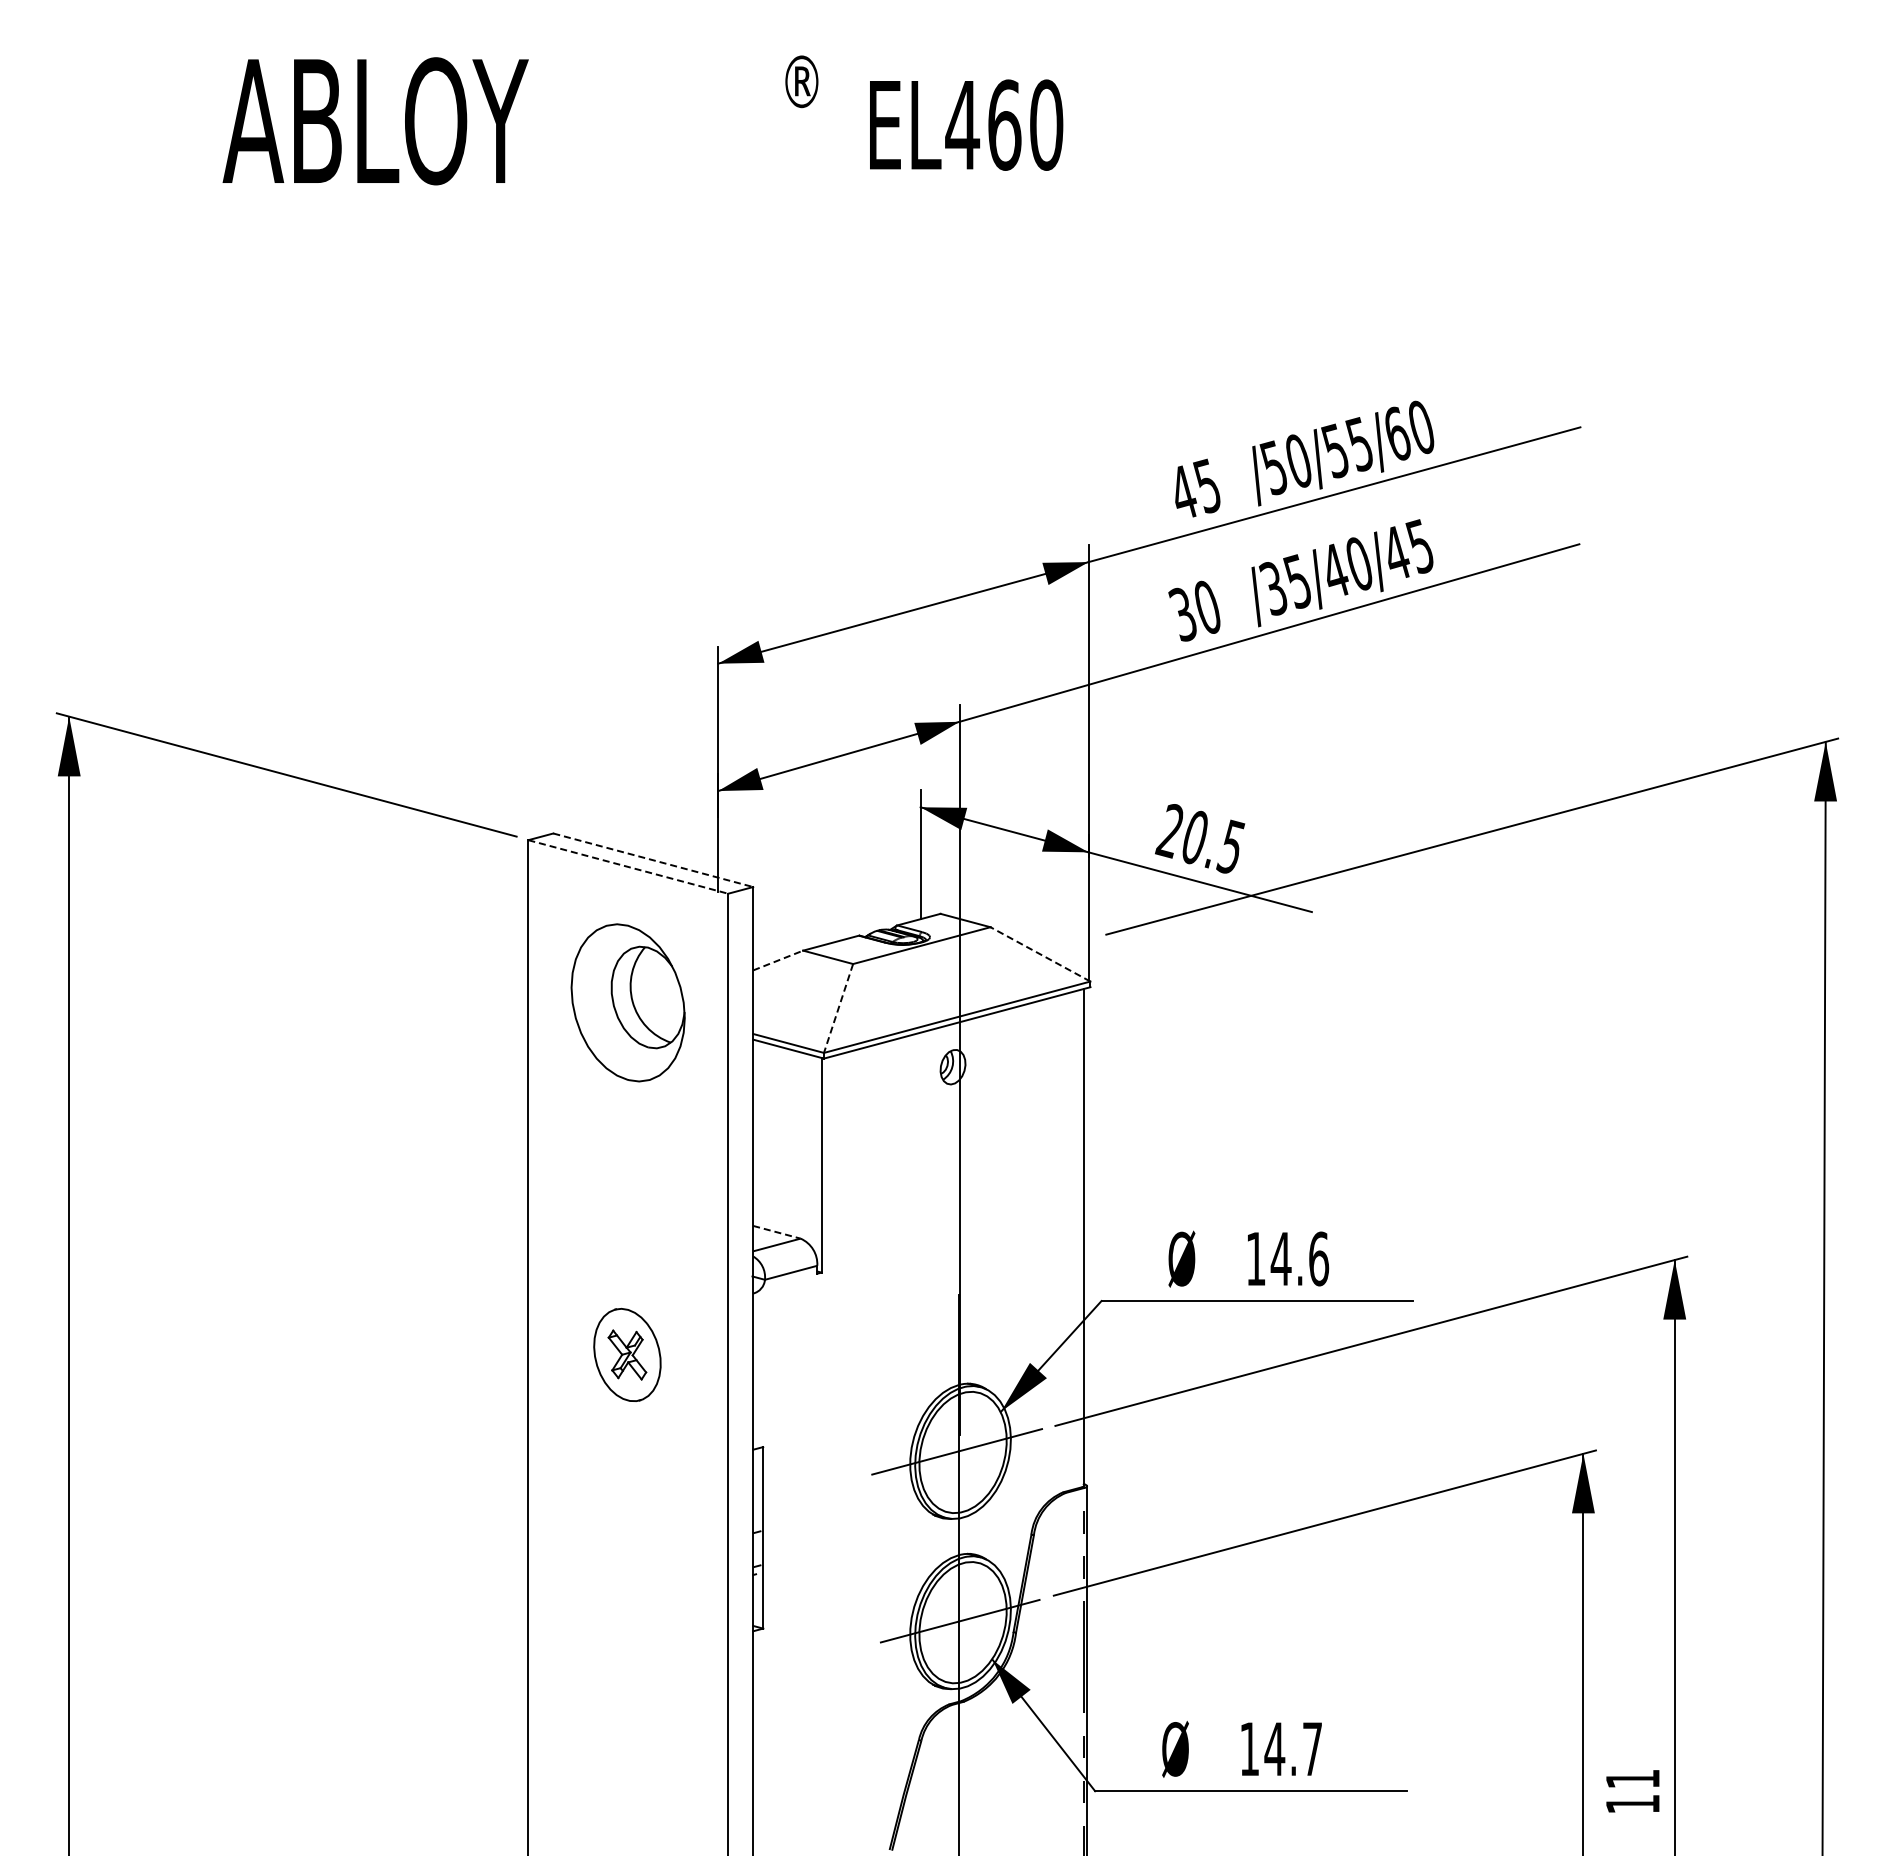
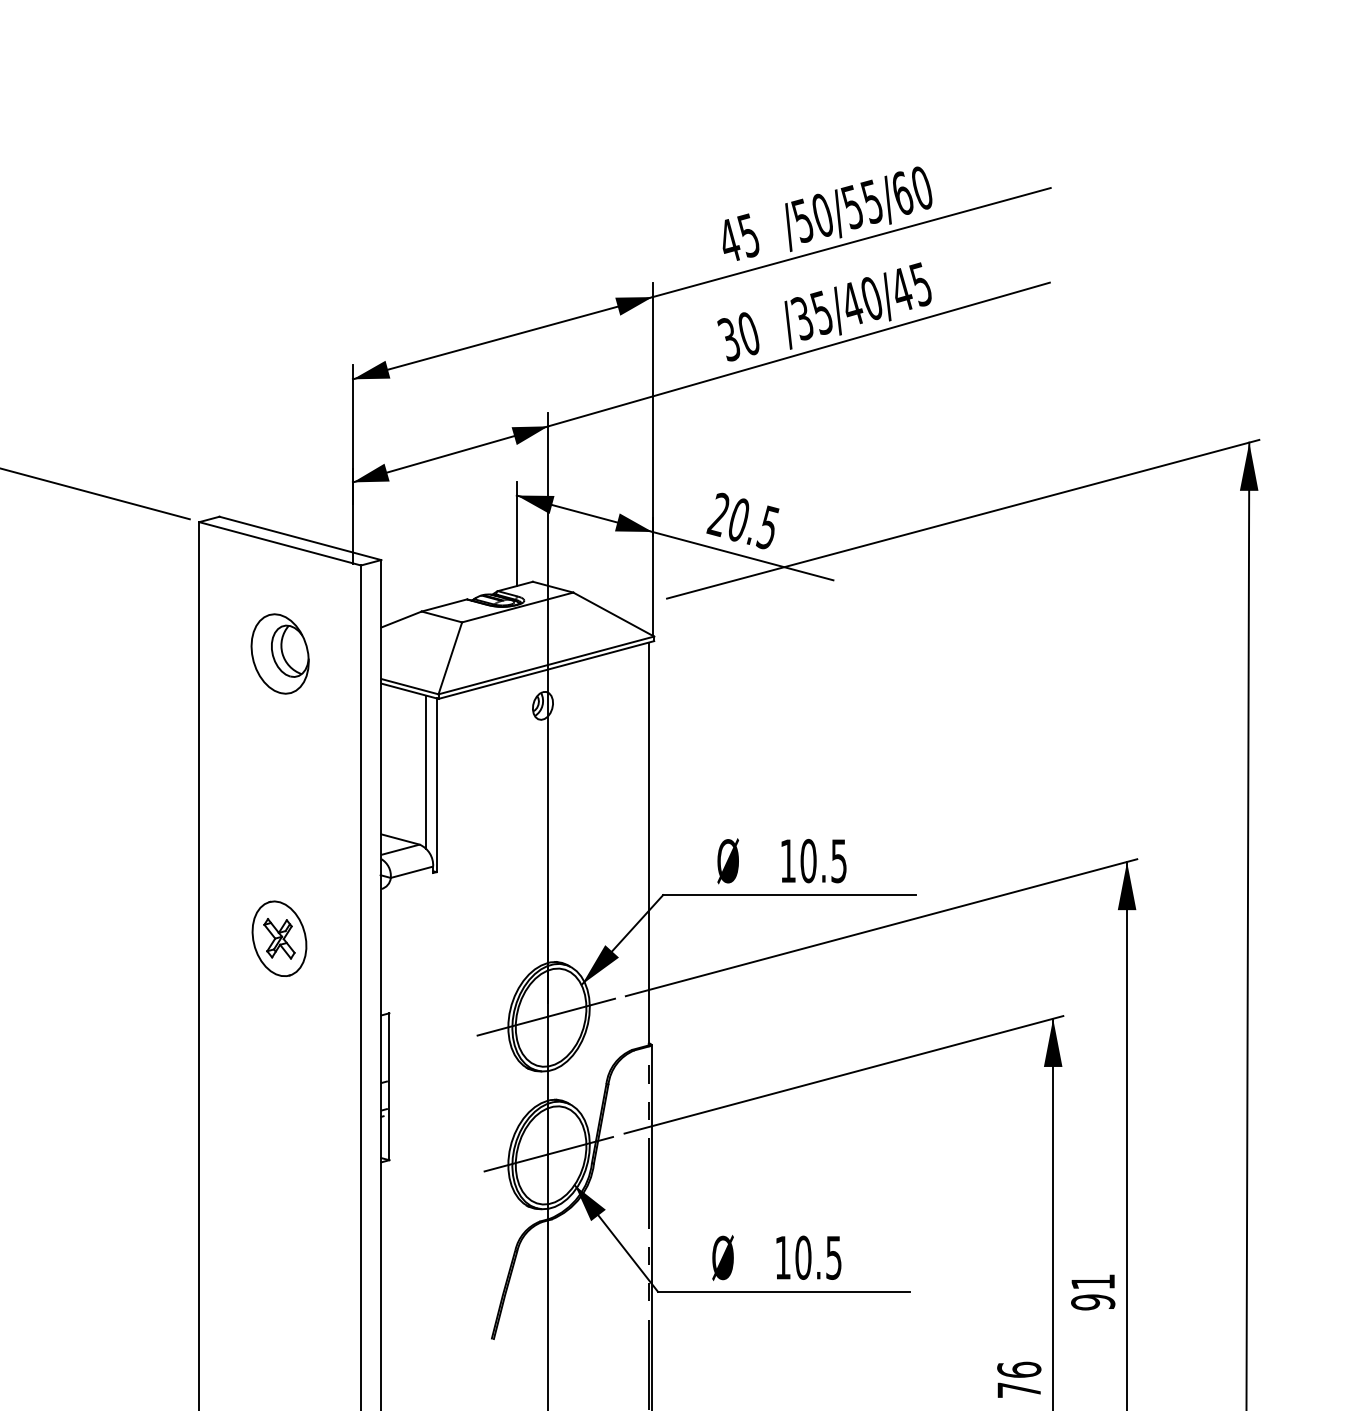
line: (653, 860) -> (300, 538), dashed -> solid
line: (628, 867) -> (280, 544), dashed -> solid
line: (1040, 954) -> (613, 614), dashed -> solid
line: (778, 960) -> (401, 619), dashed -> solid
part: (628, 1003) -> (280, 654), size x0.62
line: (838, 1008) -> (450, 658), dashed -> solid
line: (809, 1148) -> (426, 771), added
line: (776, 1232) -> (400, 839), dashed -> solid
text: (1299, 1258) -> (823, 860), 14.6 -> 10.5
text: (1292, 1748) -> (817, 1257), 14.7 -> 10.5
text: (1632, 1804) -> (1092, 1302), 11 -> 91

